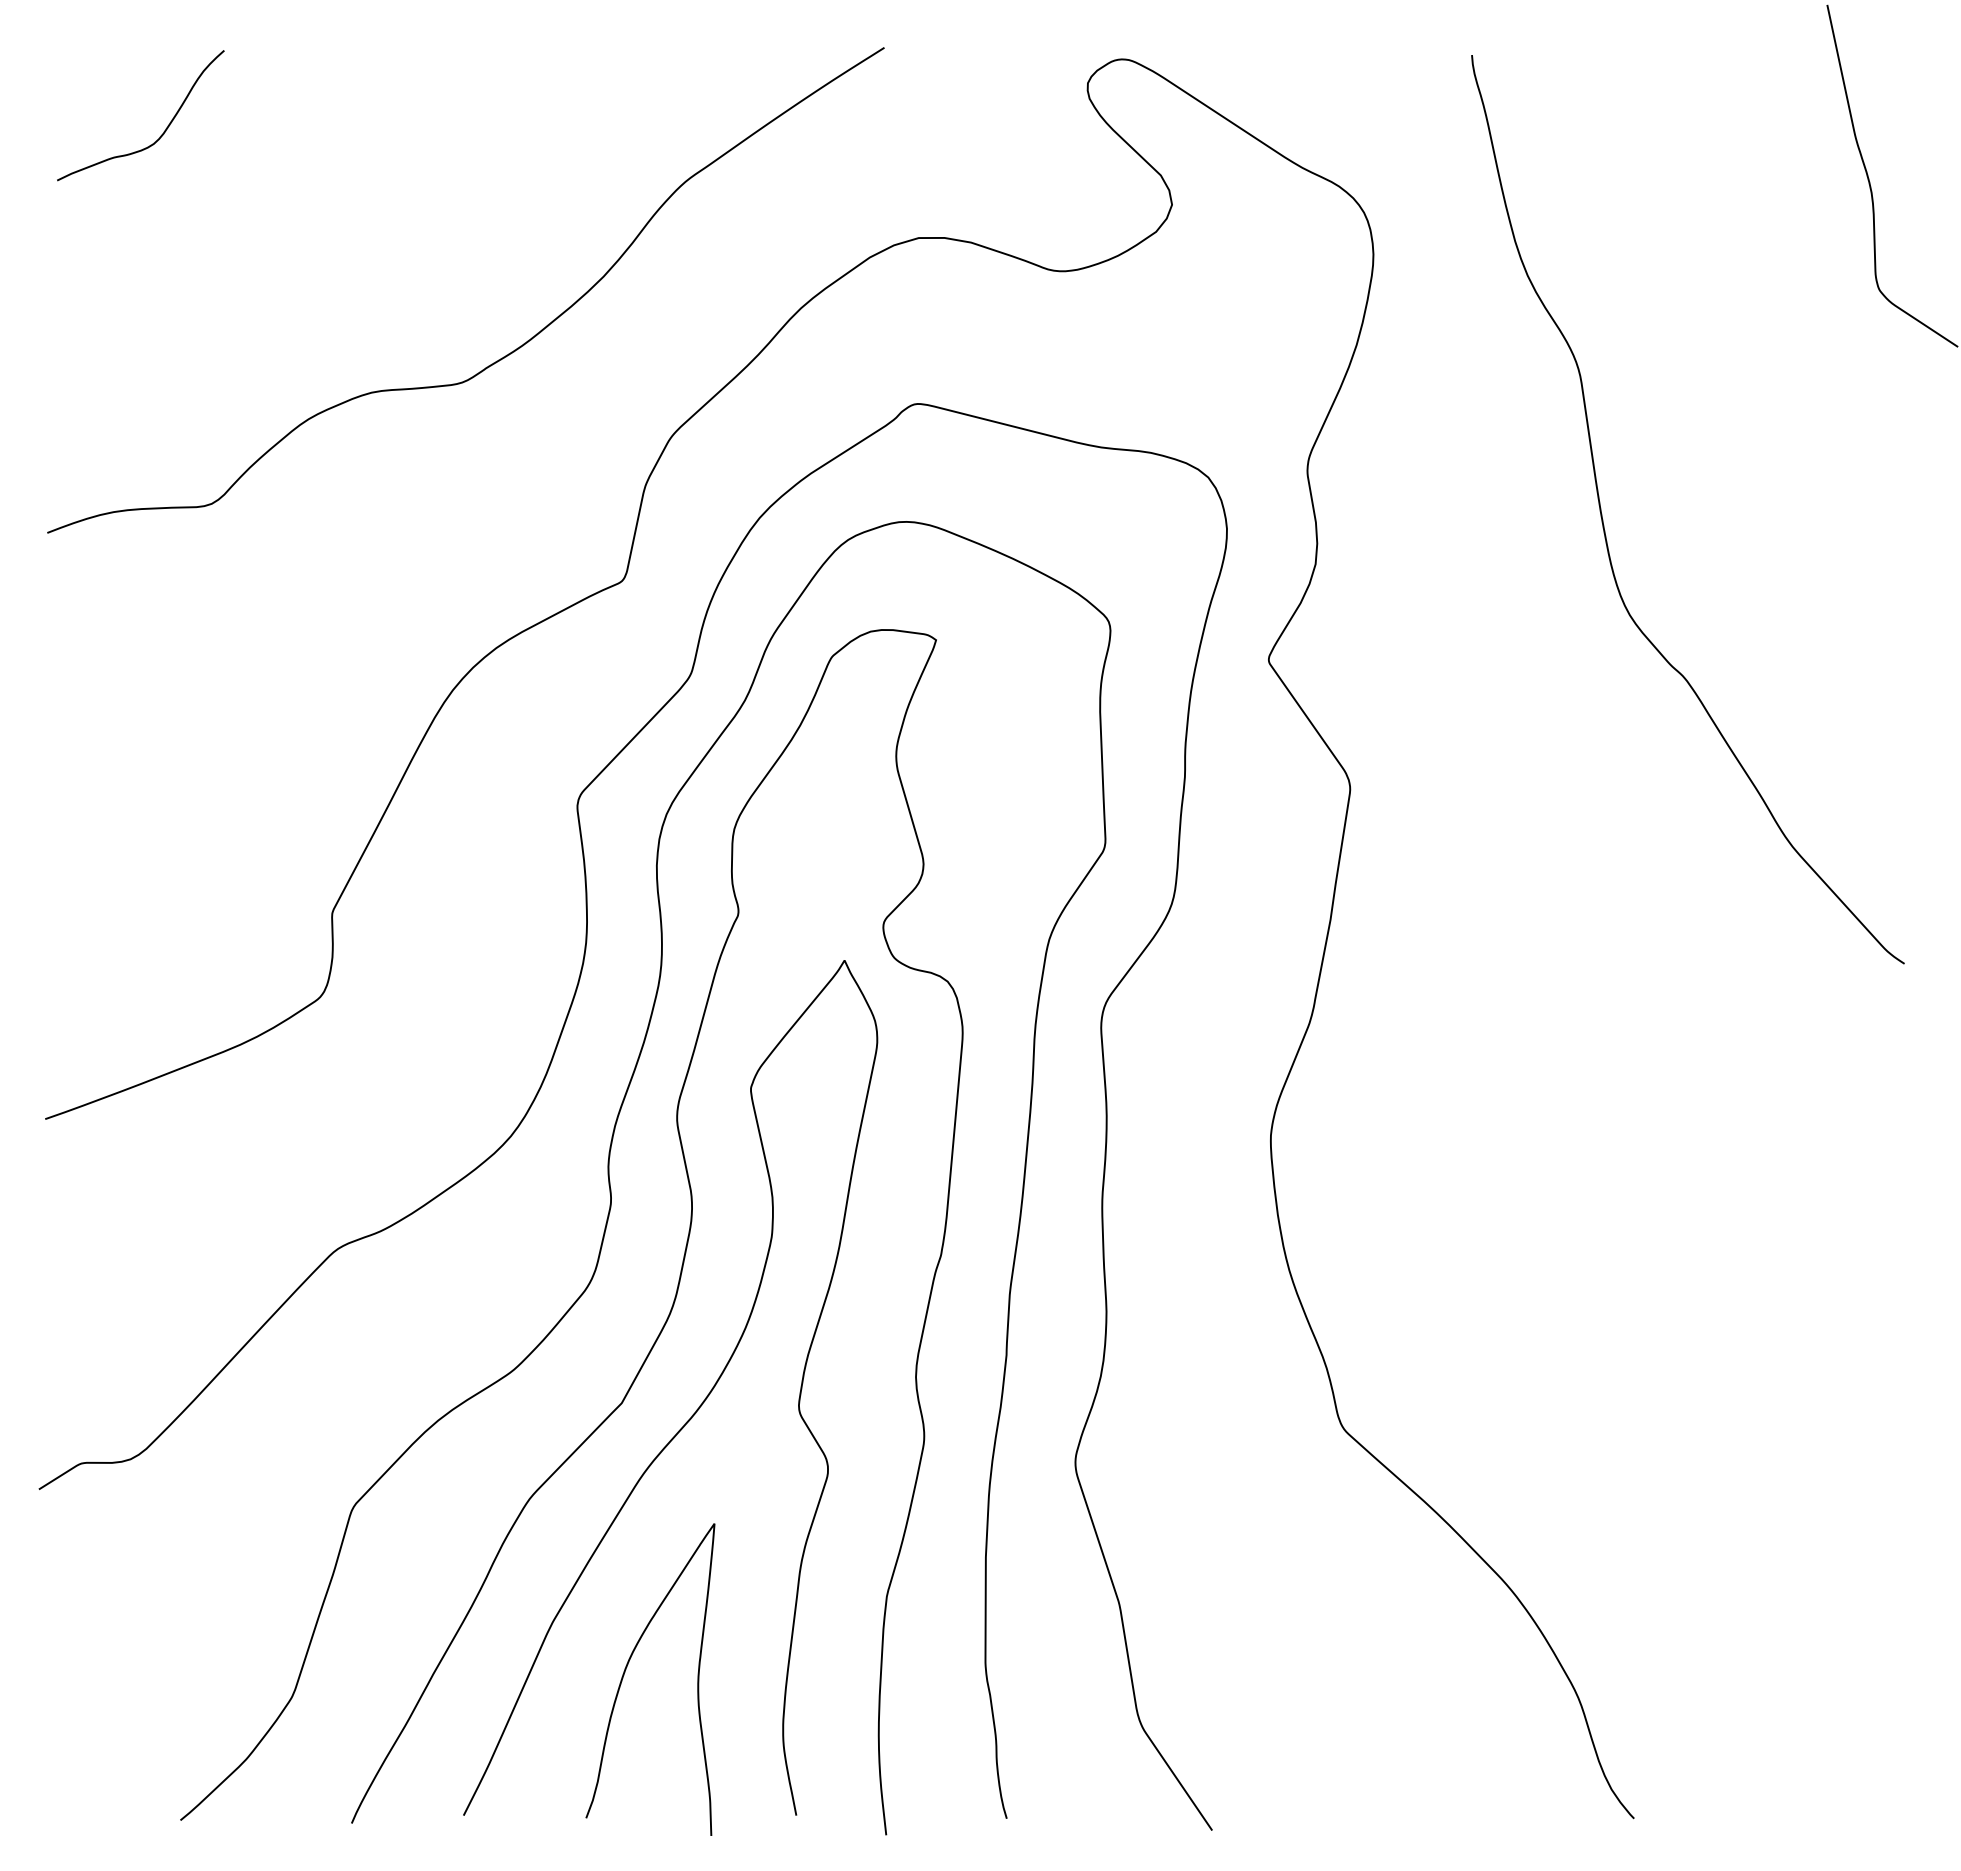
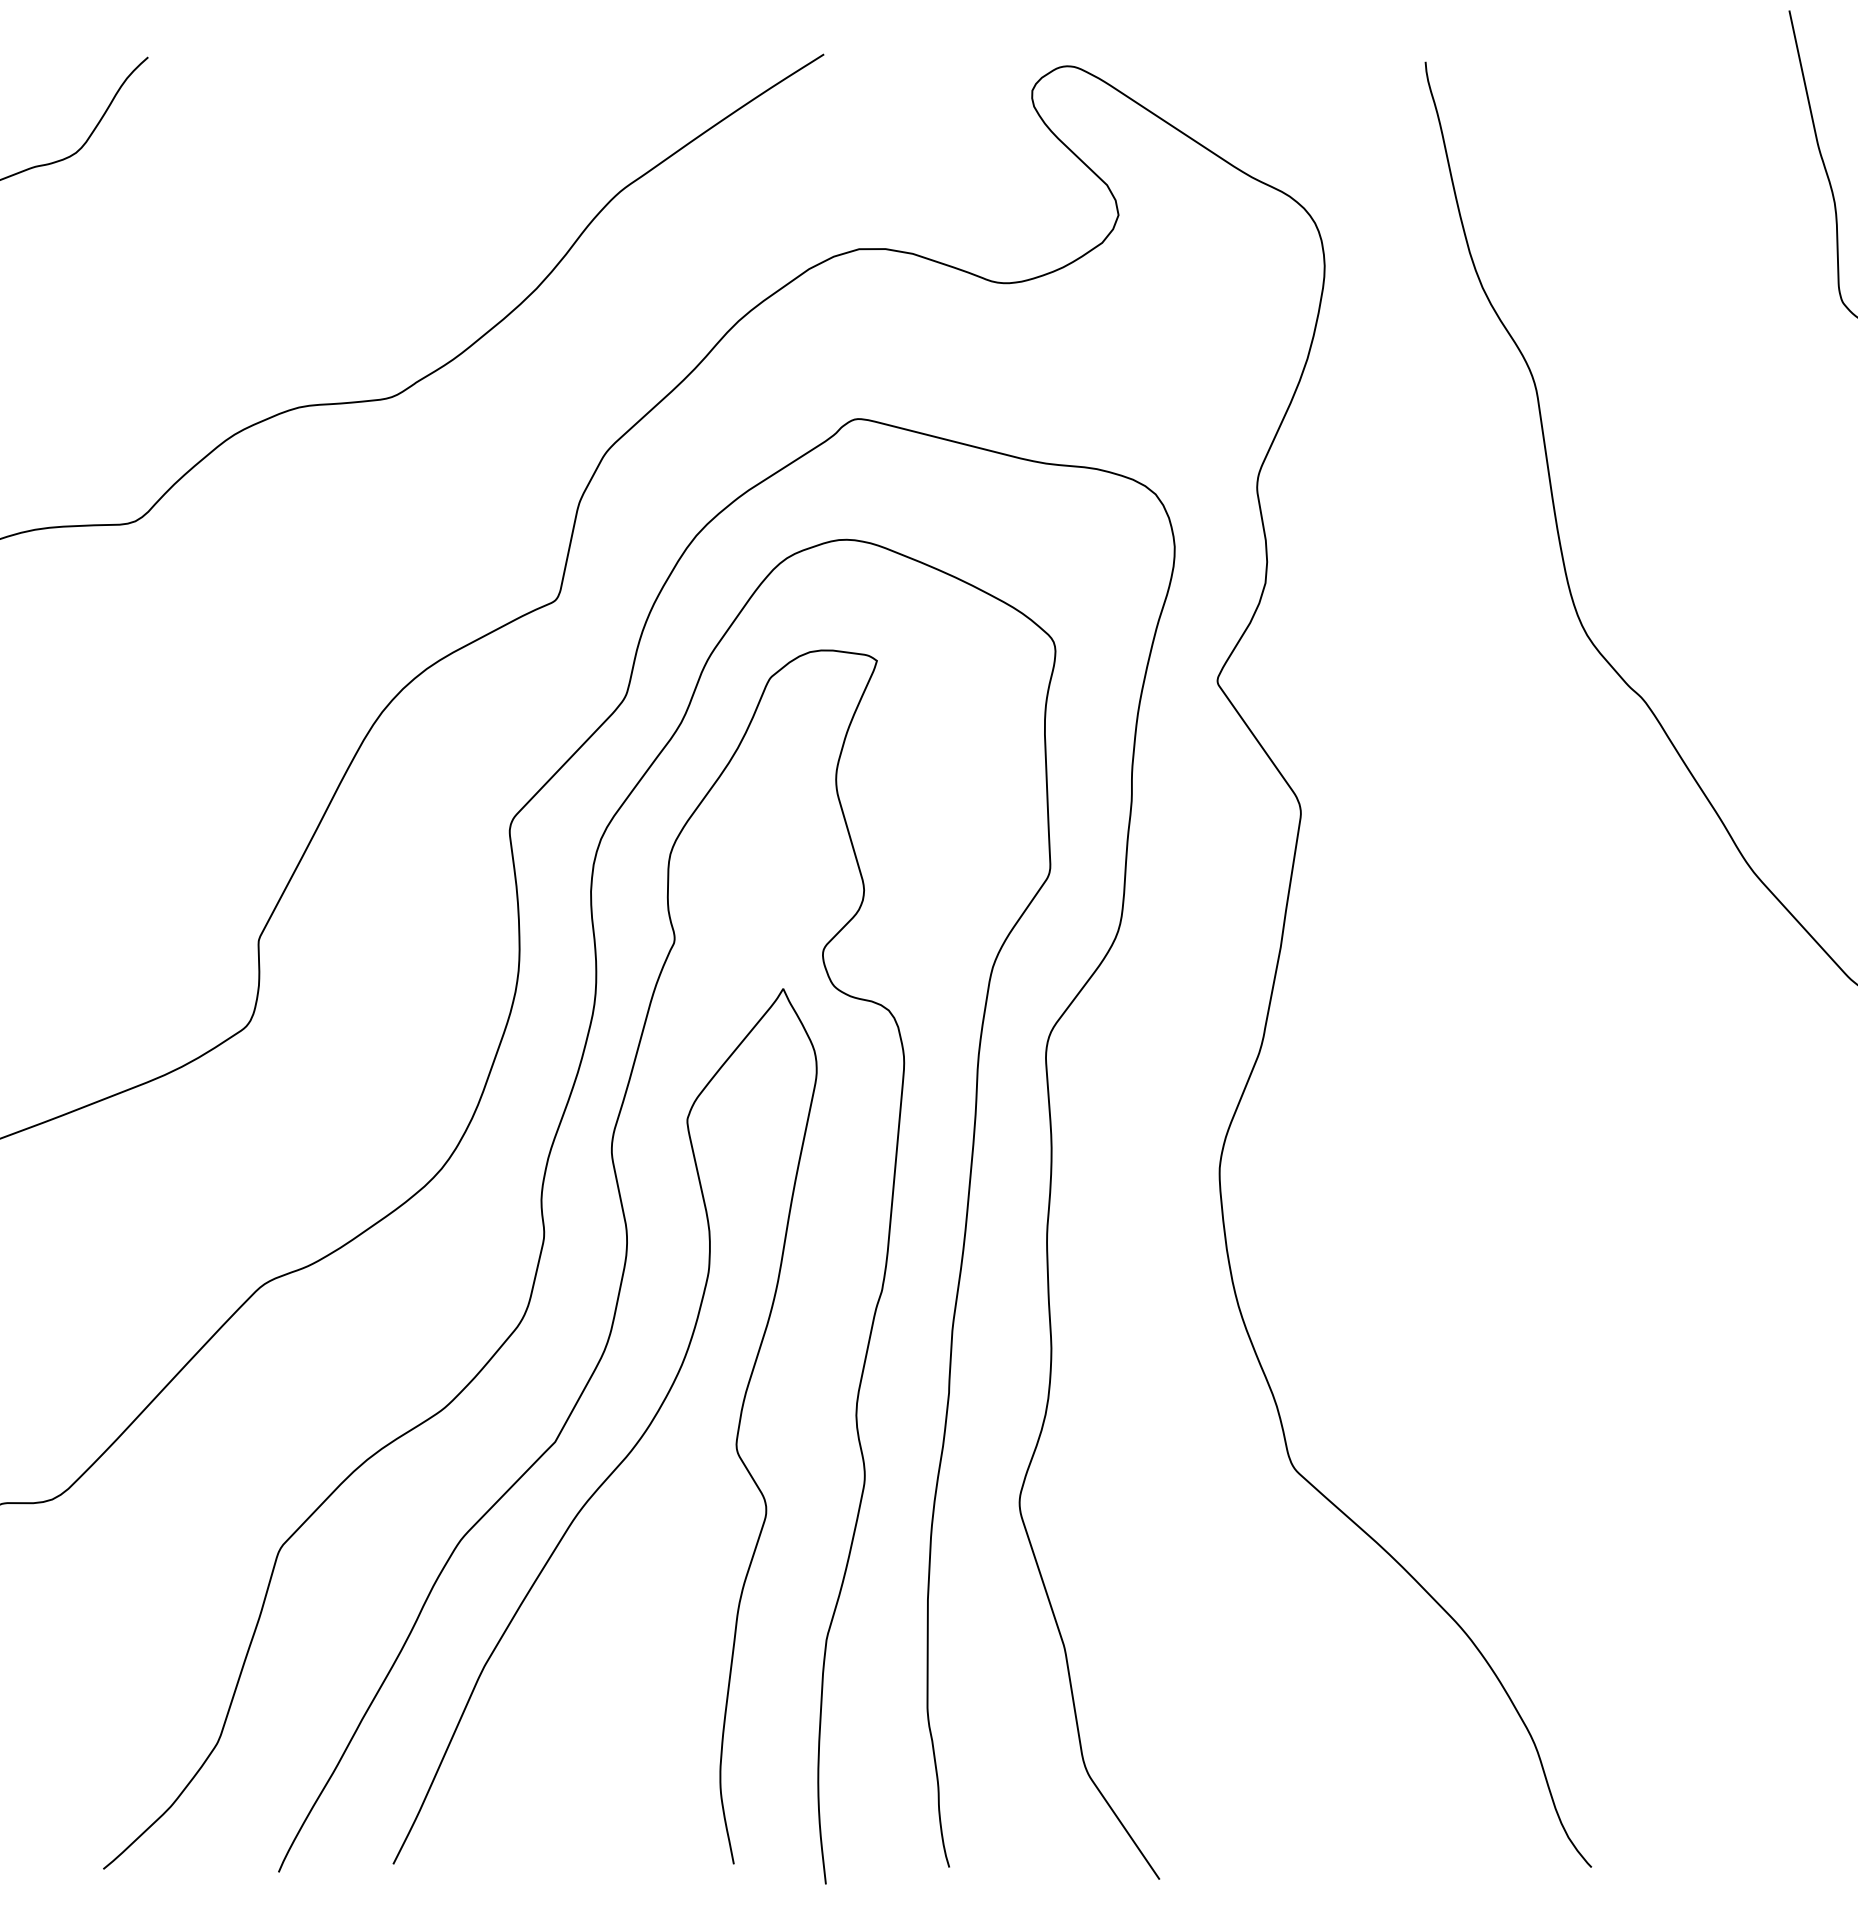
curve: (627, 1667) -> (561, 1712), removed

